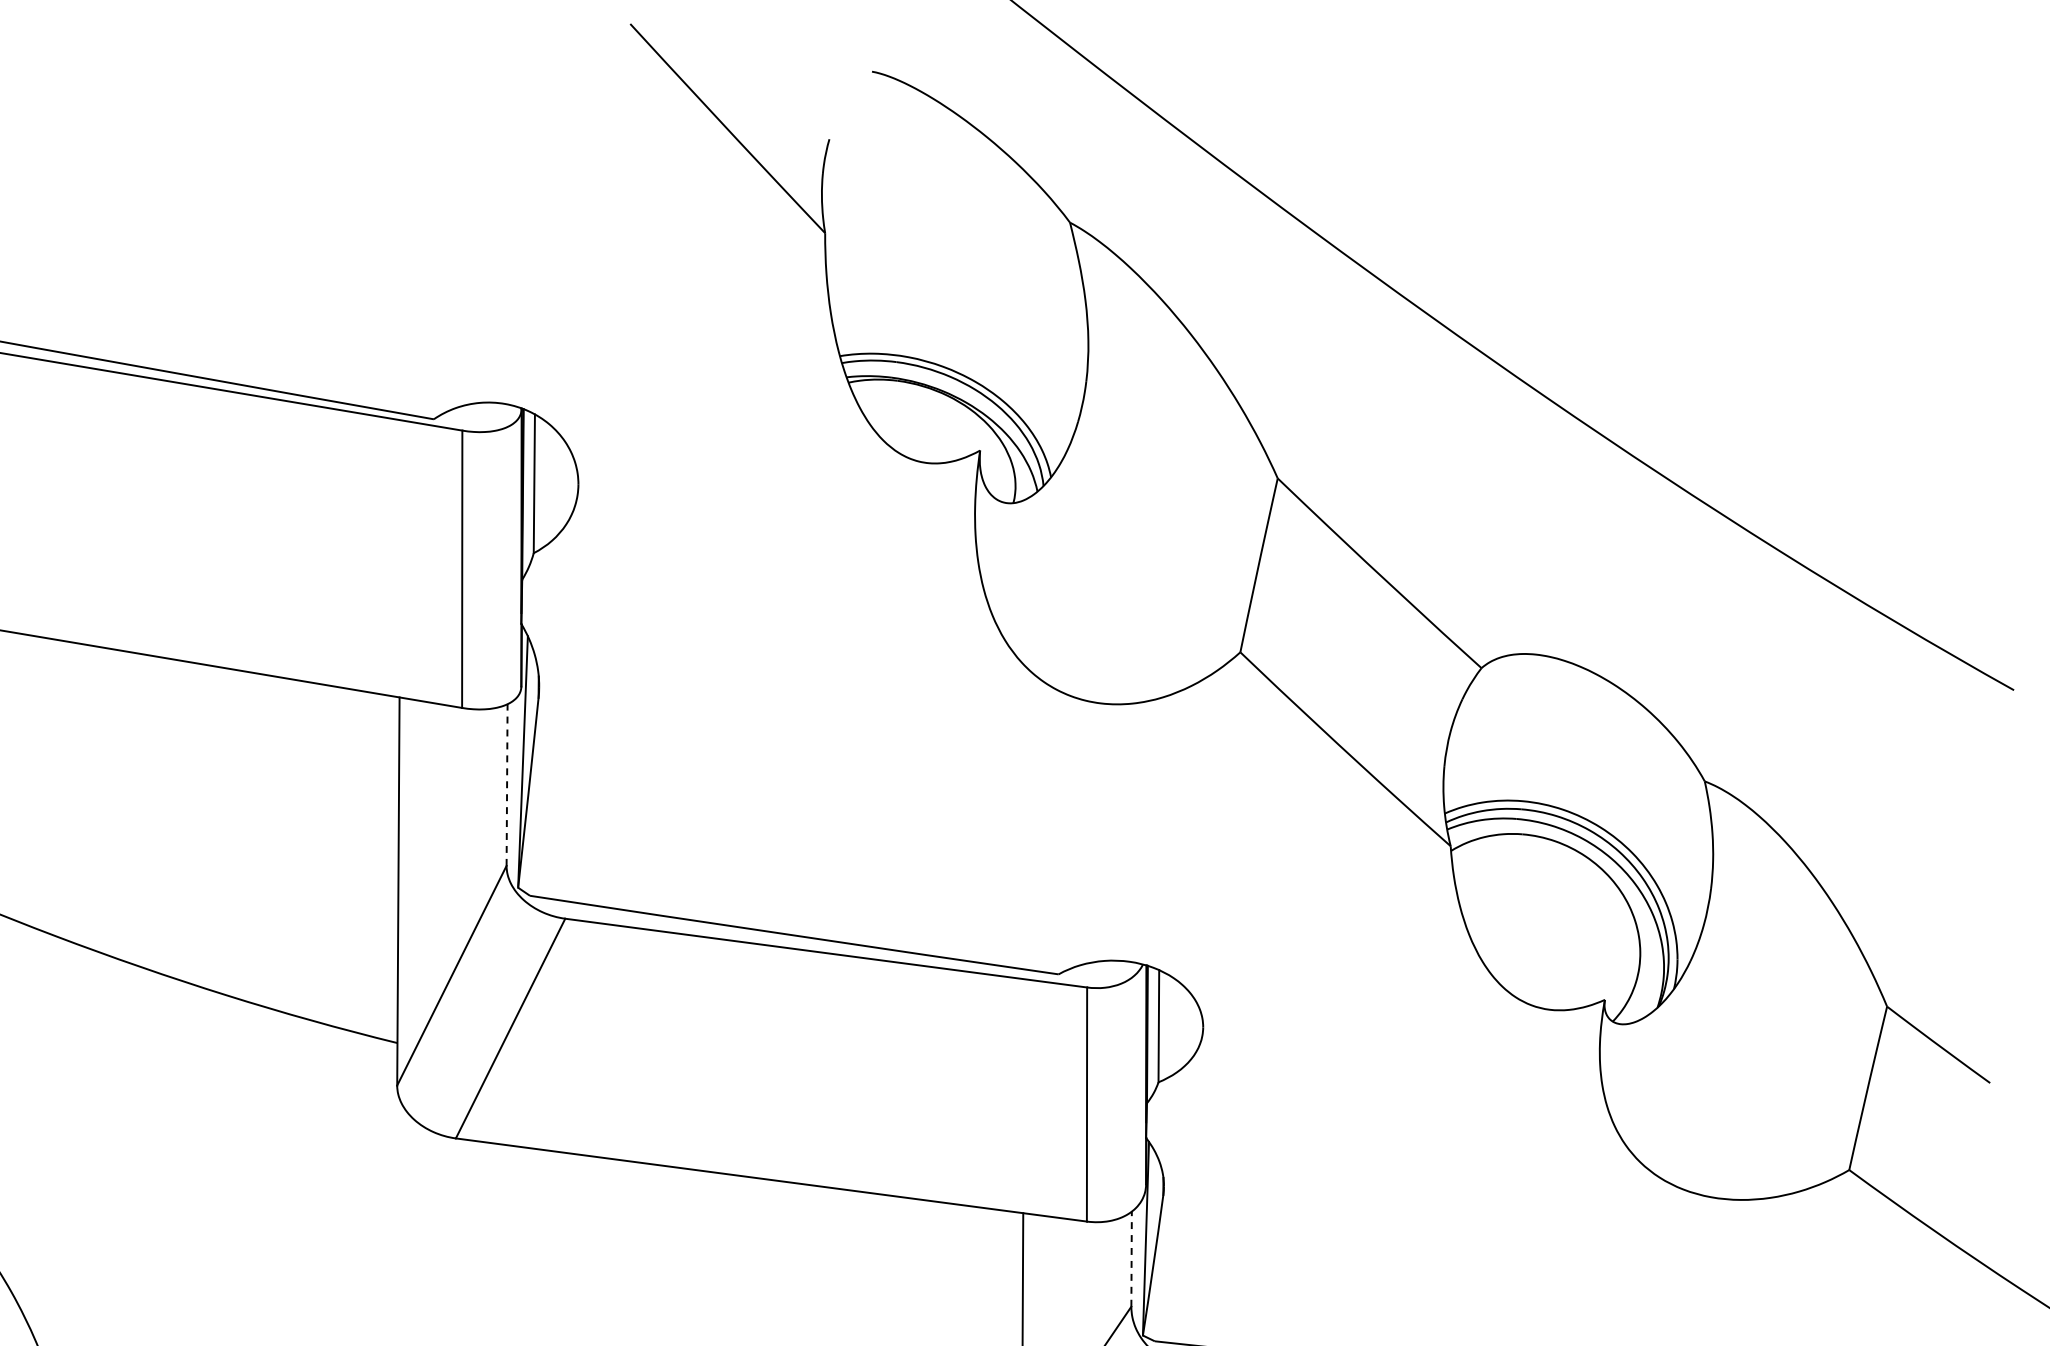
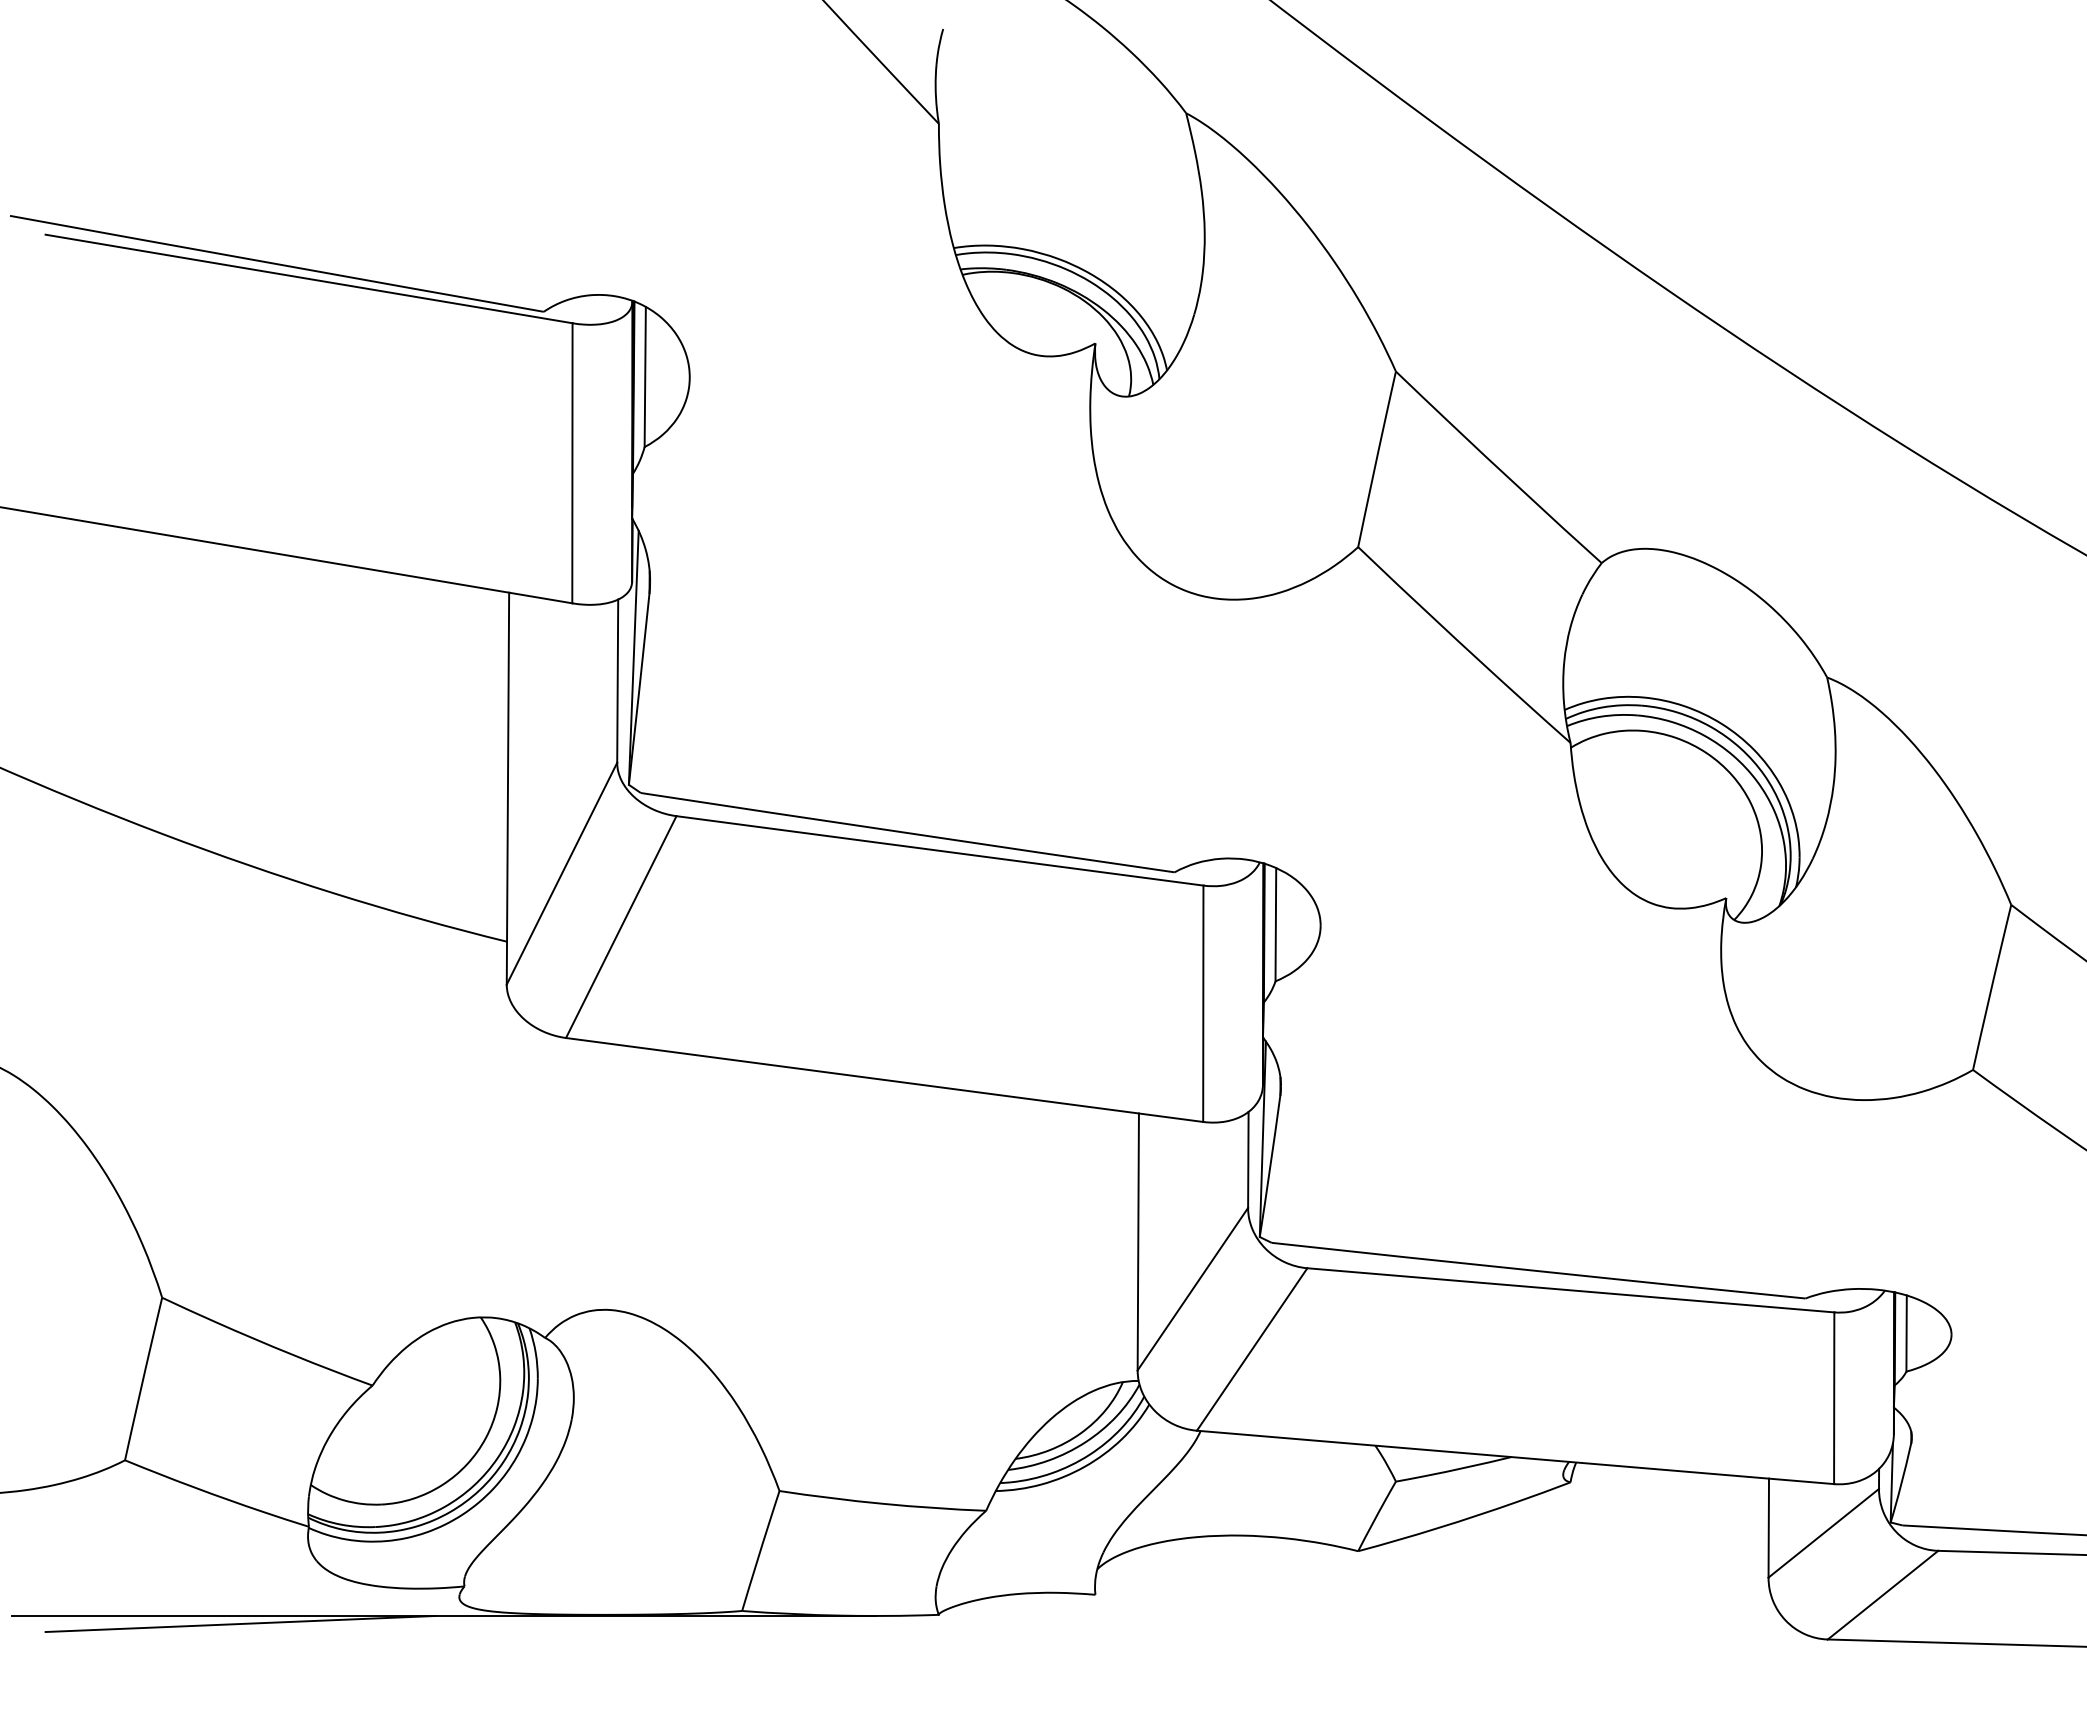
line: (506, 785) -> (617, 681), dashed -> solid
line: (1131, 1258) -> (1248, 1159), dashed -> solid

